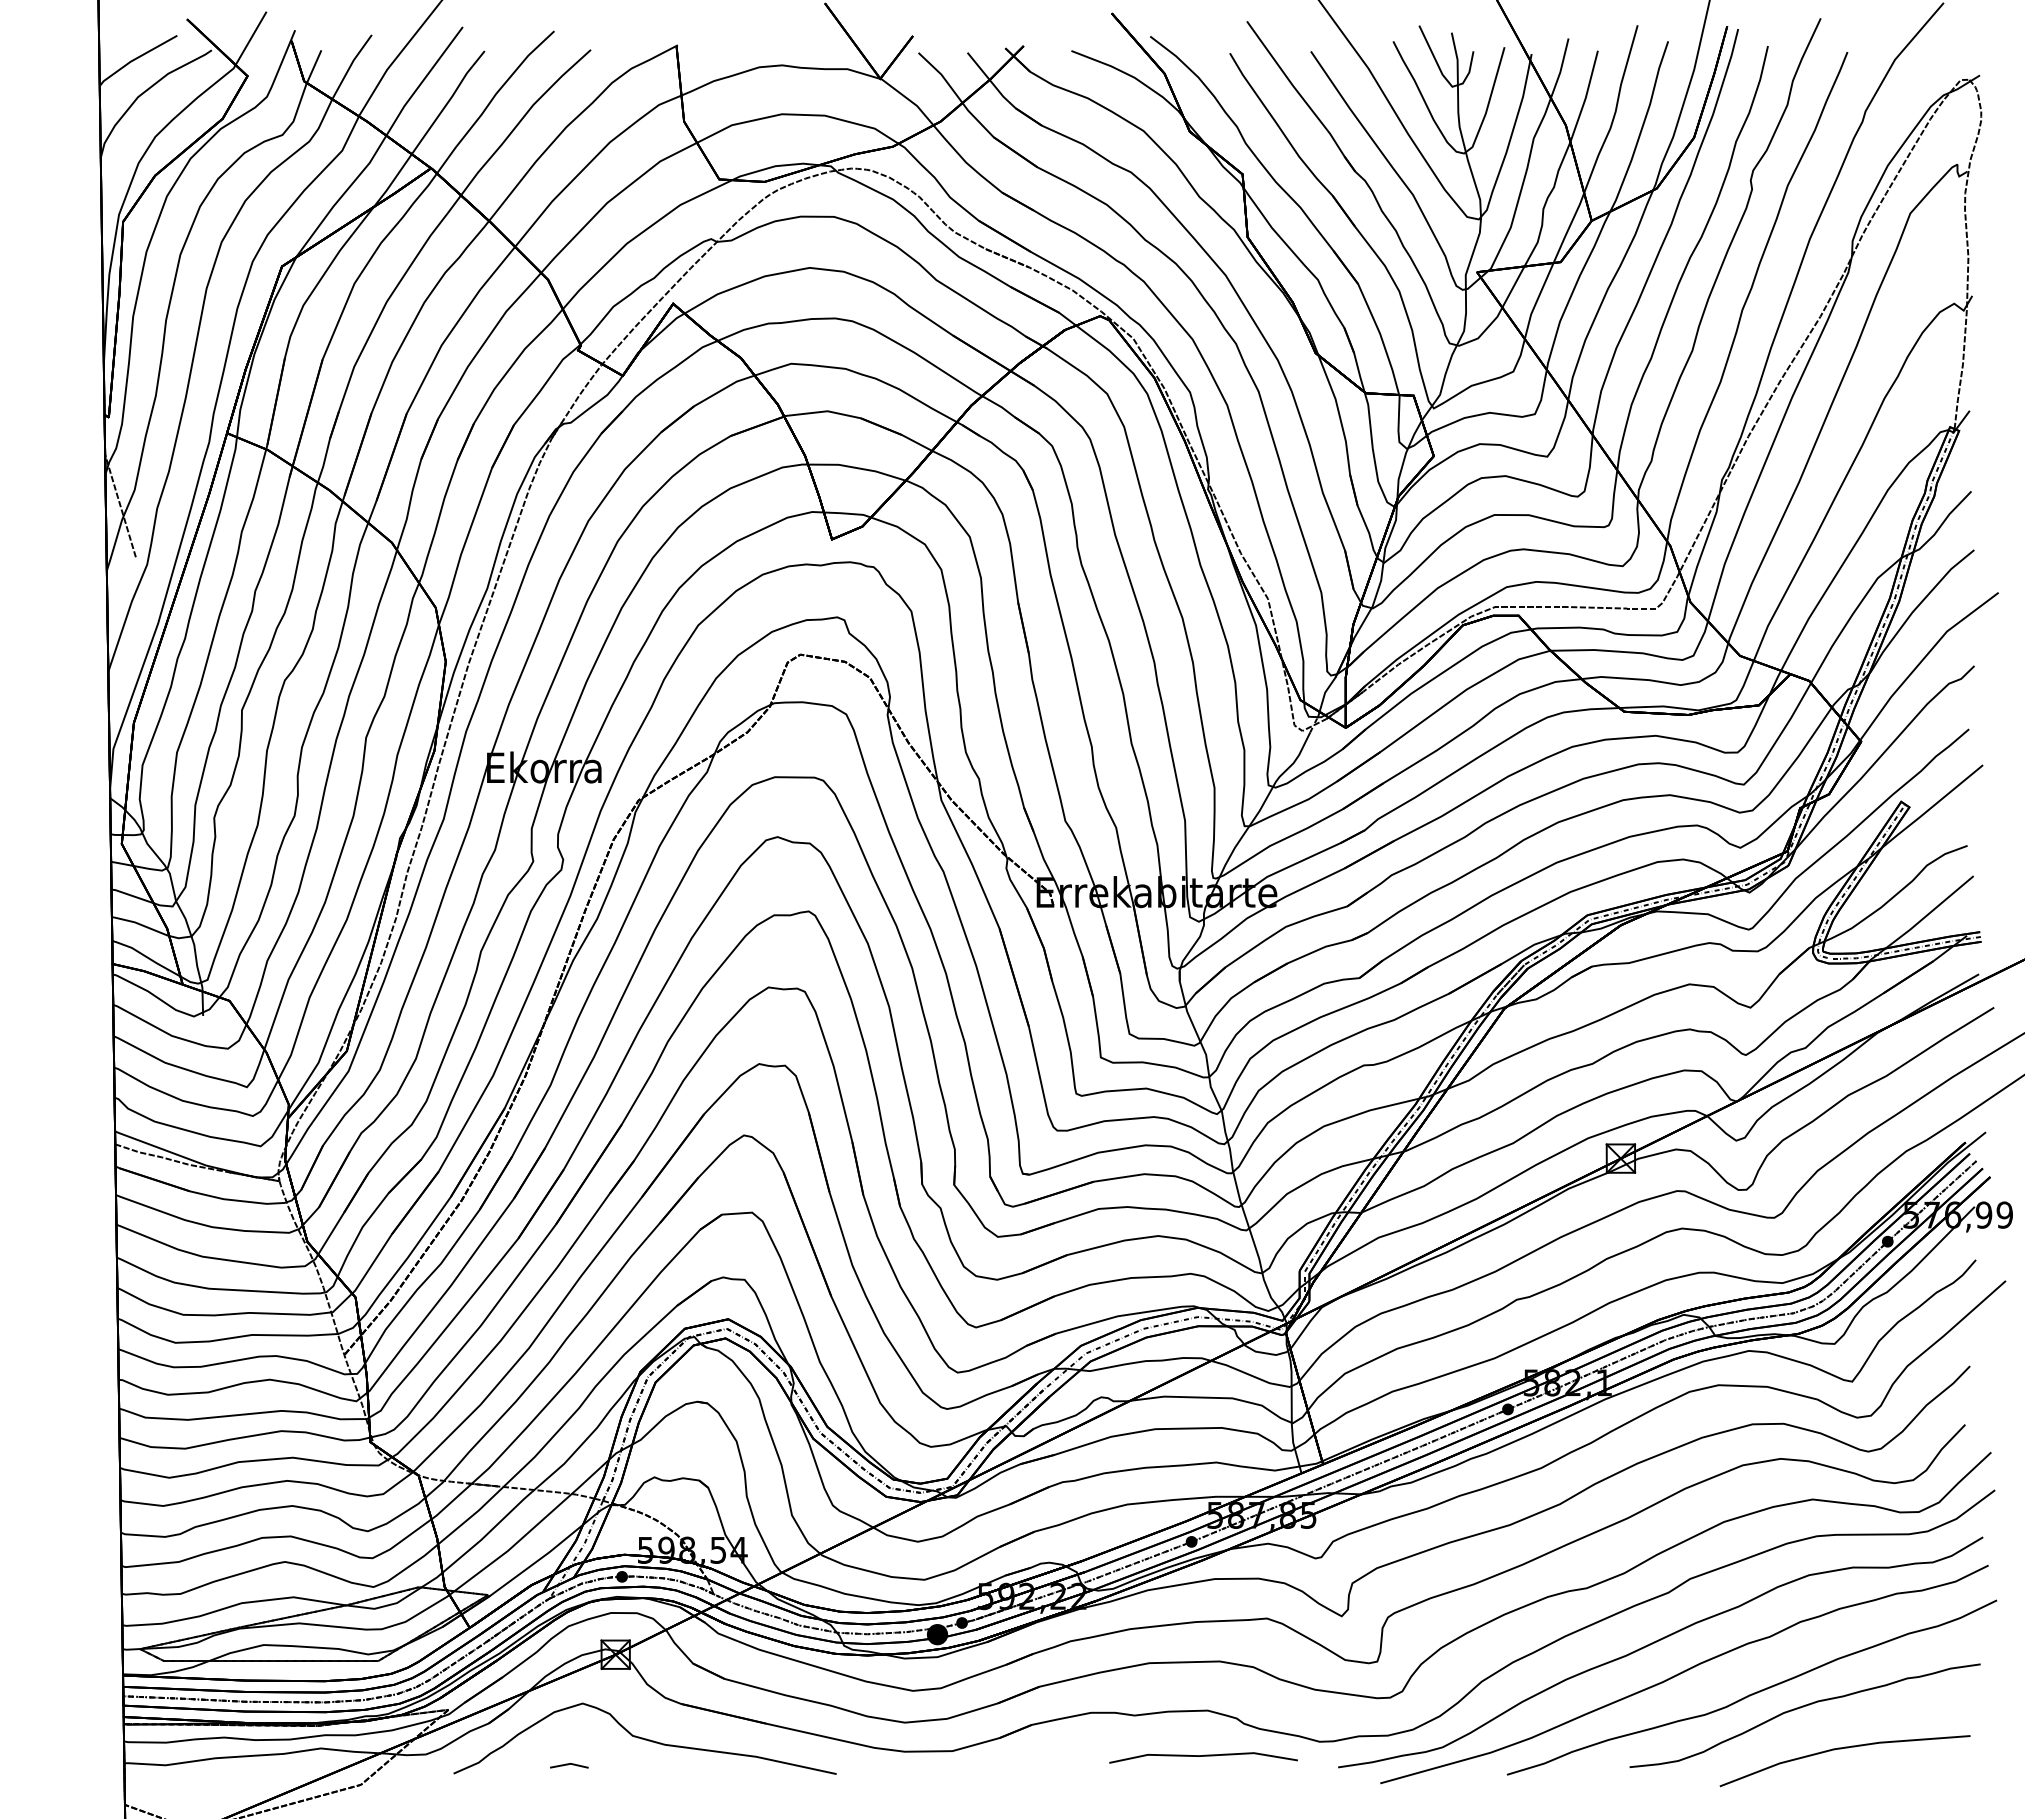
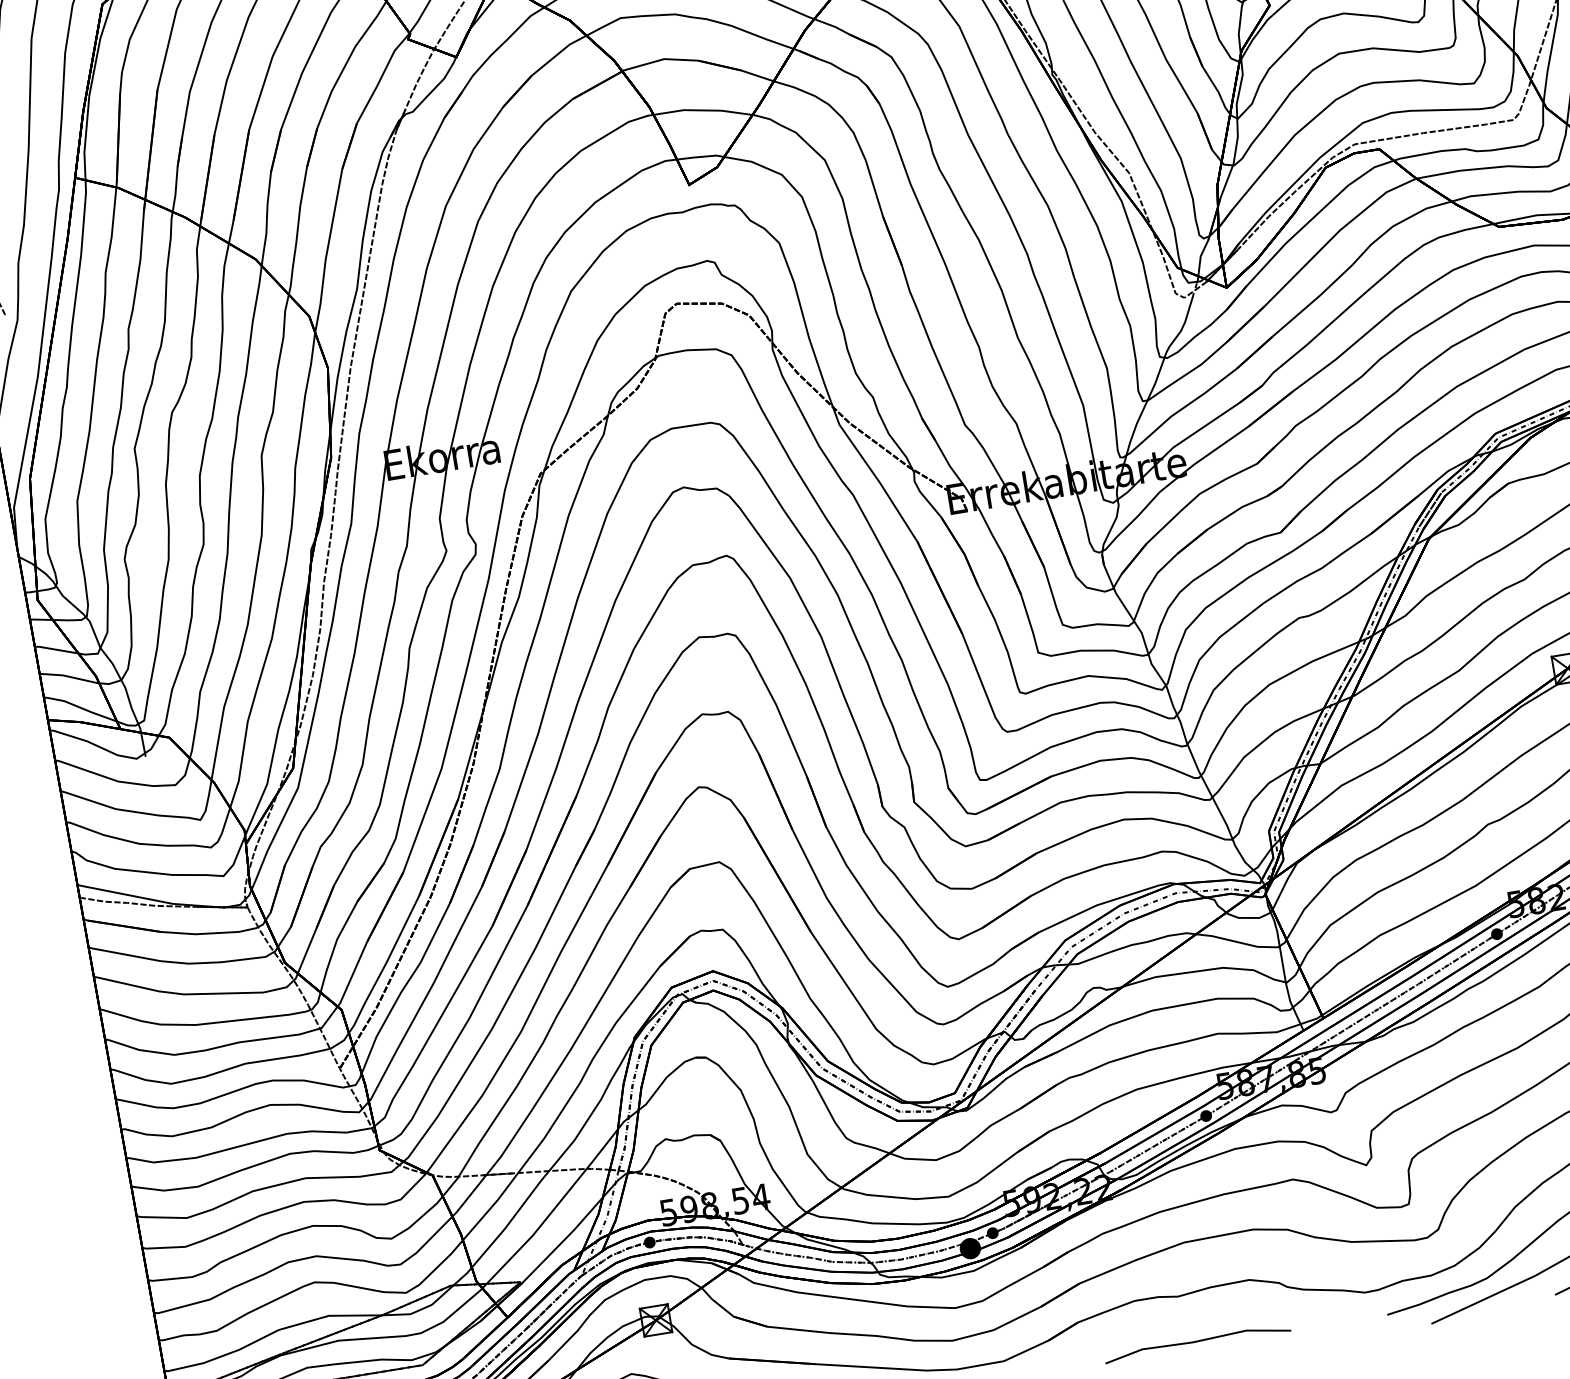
line: (1203, 1756) -> (1197, 1342), moved

